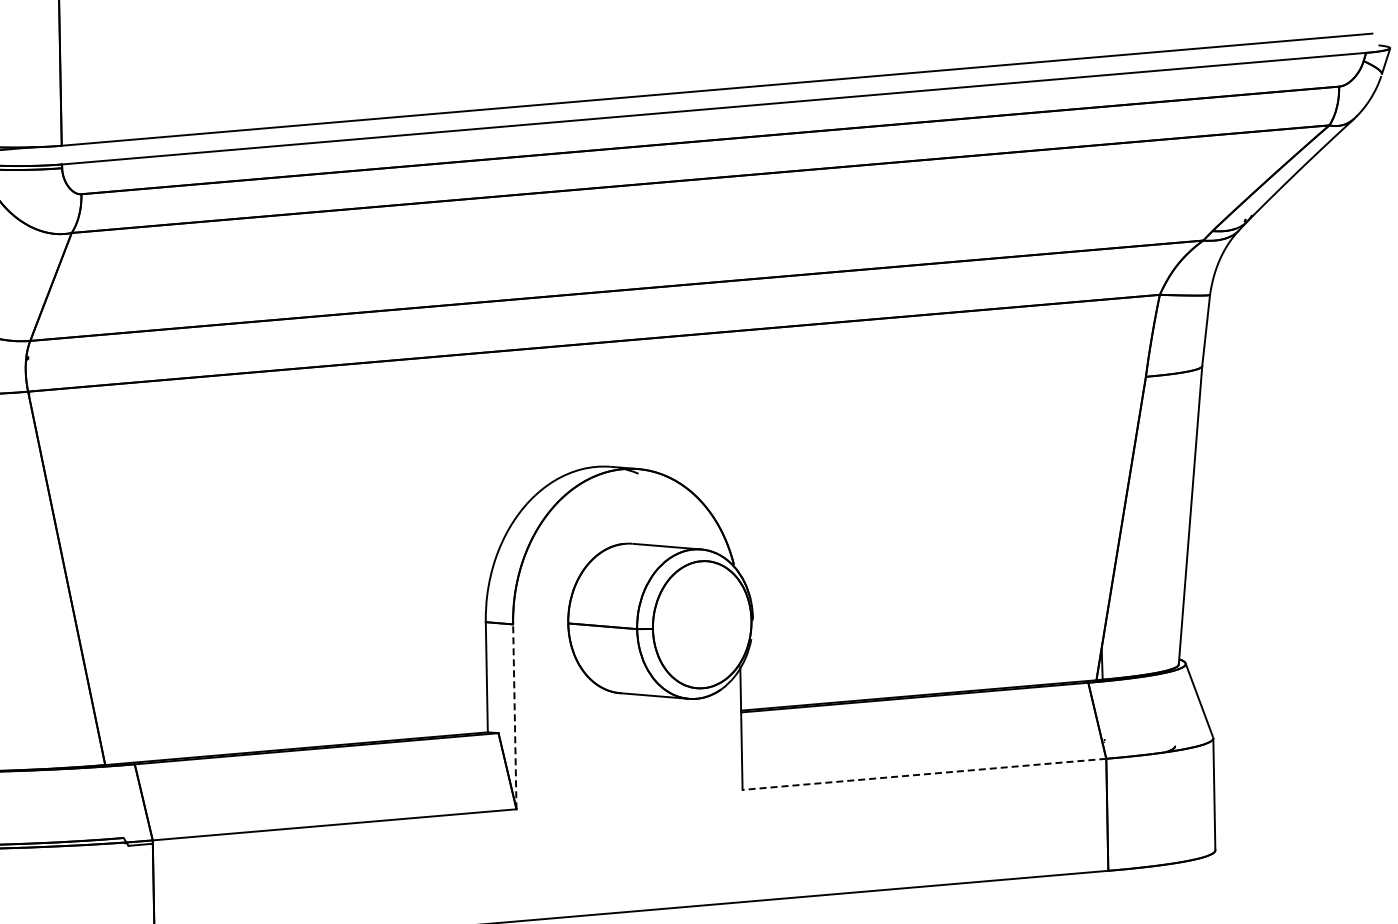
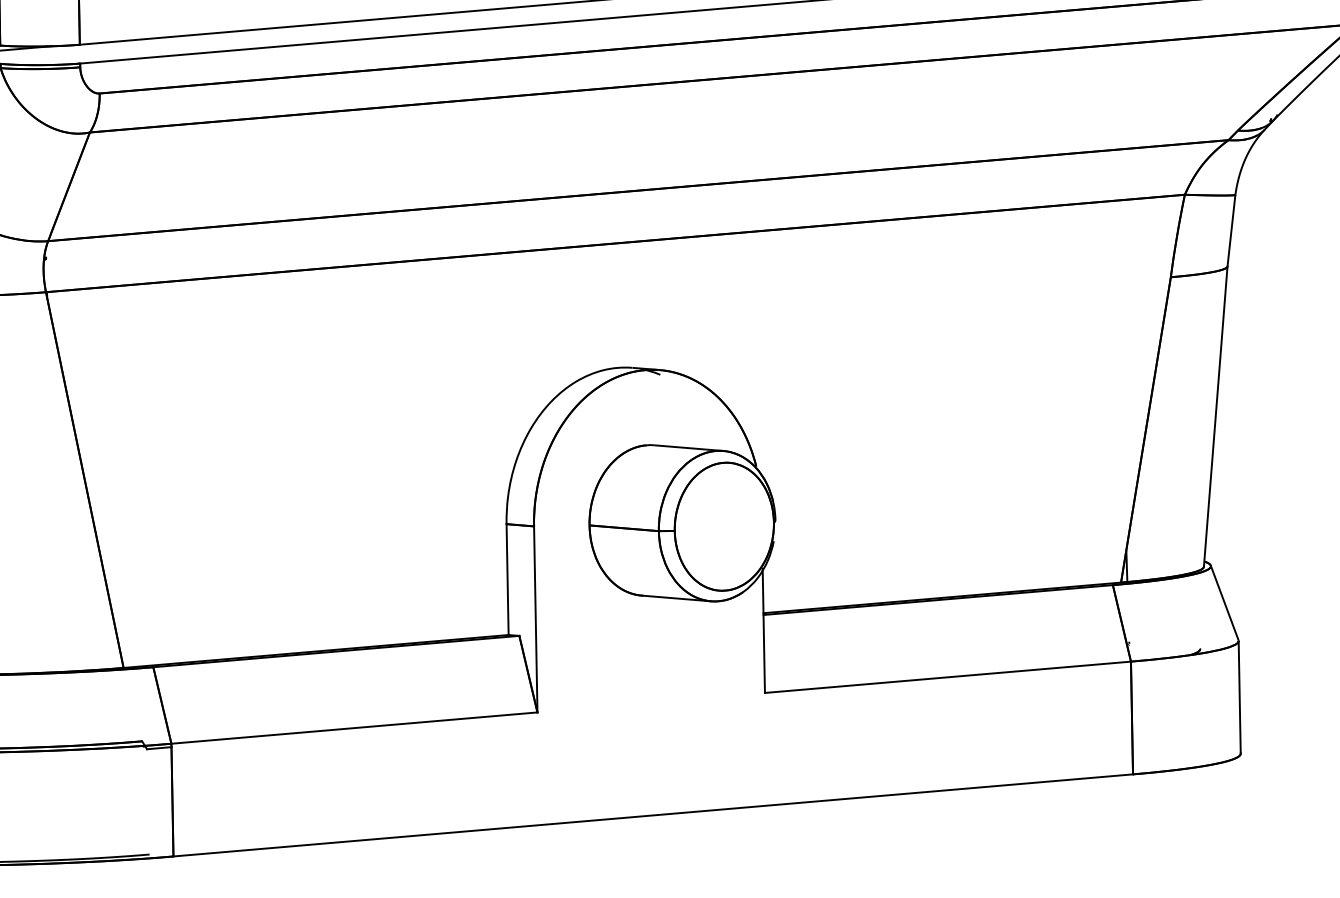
line: (514, 716) -> (535, 619), dashed -> solid
line: (924, 774) -> (948, 677), dashed -> solid

